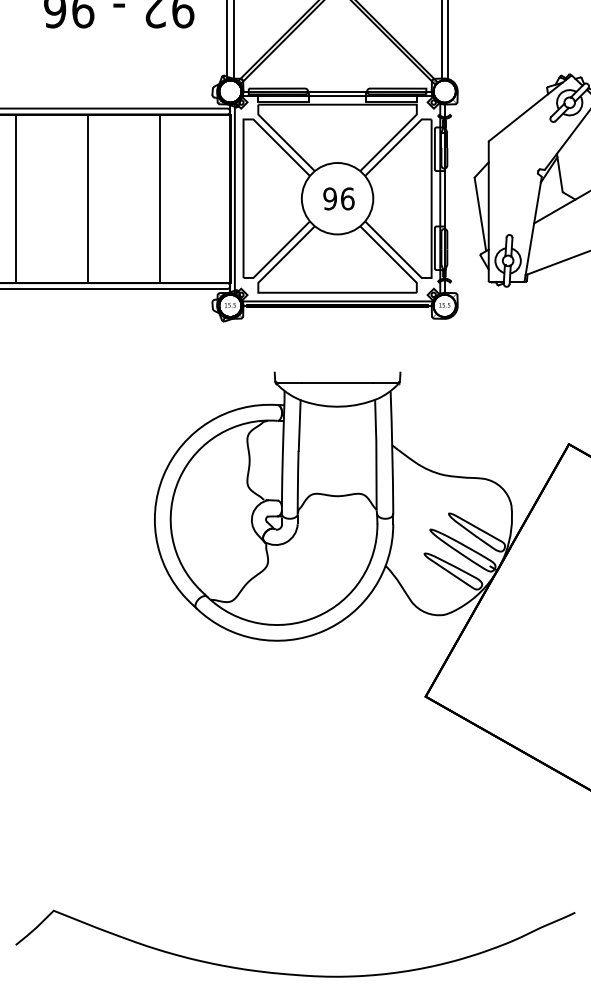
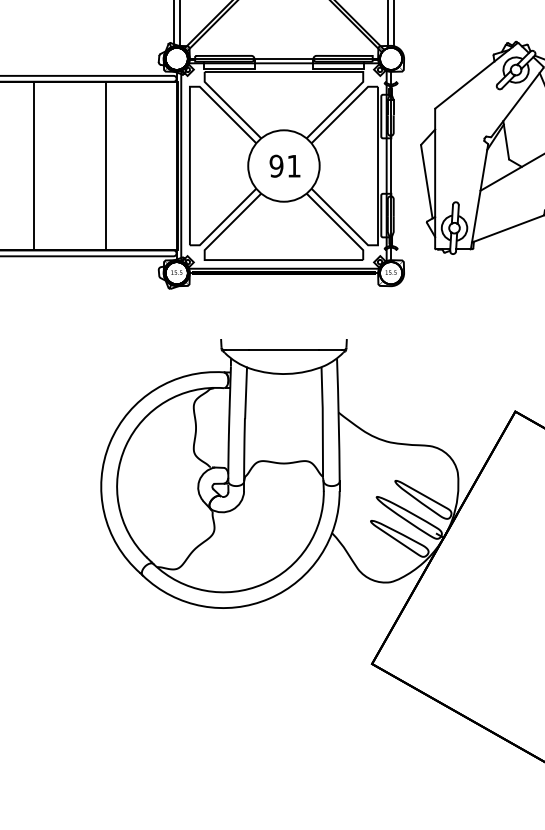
text: (347, 198) -> (293, 165), 96 -> 91

